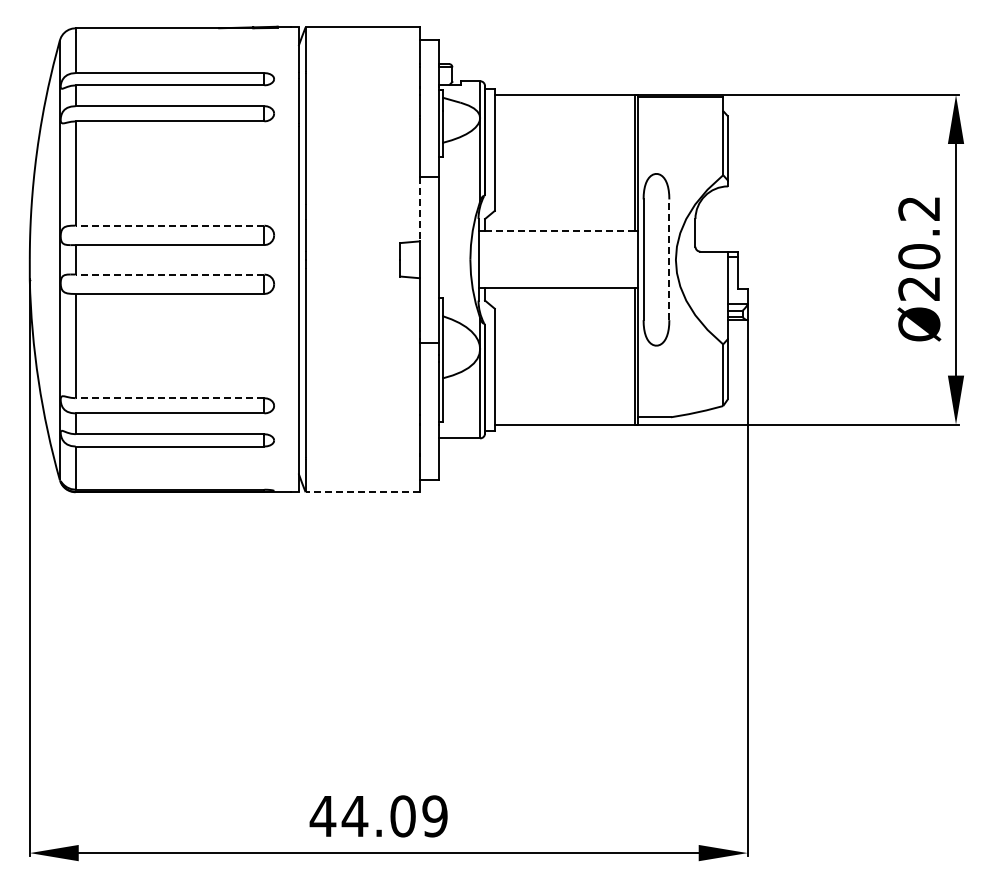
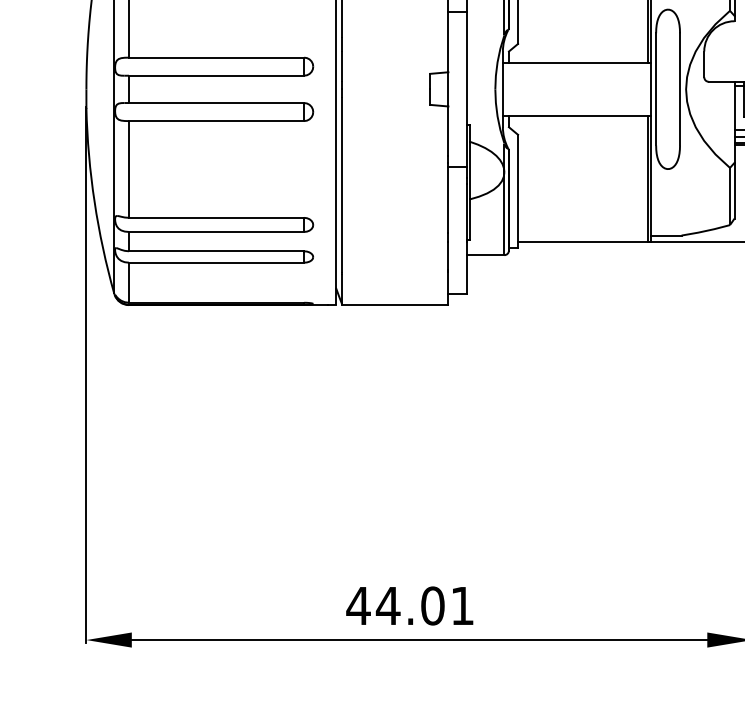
line: (419, 209) -> (448, 42), dashed -> solid
line: (169, 225) -> (216, 57), dashed -> solid
line: (559, 231) -> (578, 63), dashed -> solid
line: (669, 259) -> (680, 89), dashed -> solid
line: (169, 274) -> (216, 103), dashed -> solid
line: (169, 398) -> (216, 218), dashed -> solid
line: (362, 492) -> (395, 305), dashed -> solid
text: (434, 816) -> (462, 606), 44.09 -> 44.01

